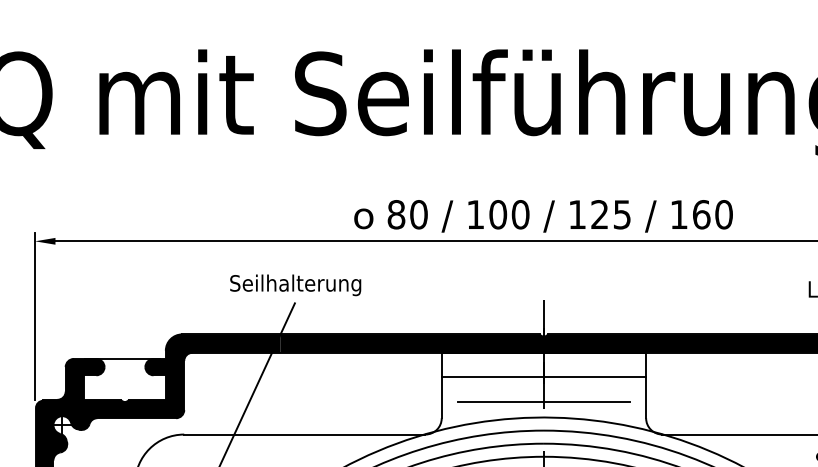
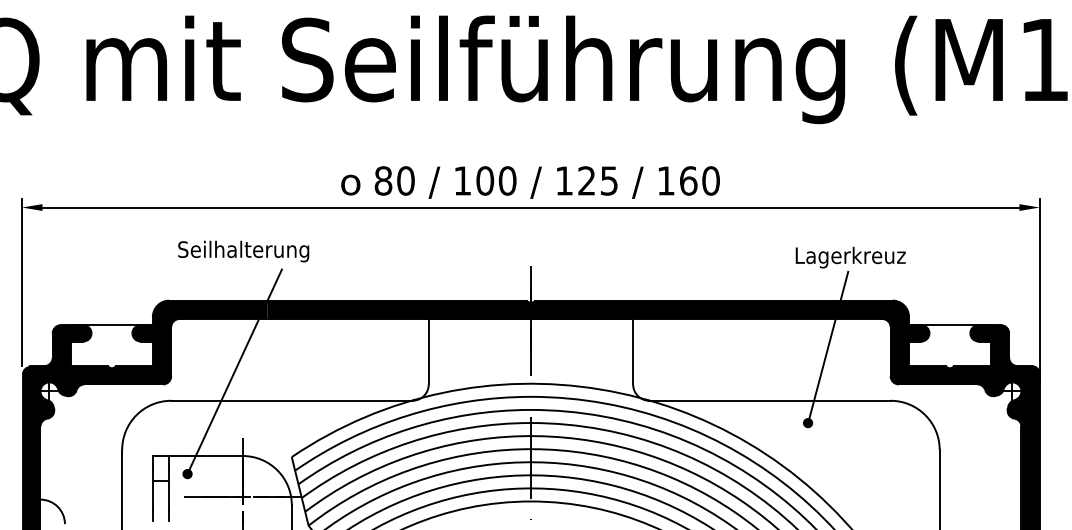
text: (295, 285) -> (243, 251), moved
line: (543, 377) -> (530, 343), removed
line: (543, 402) -> (530, 368), removed

